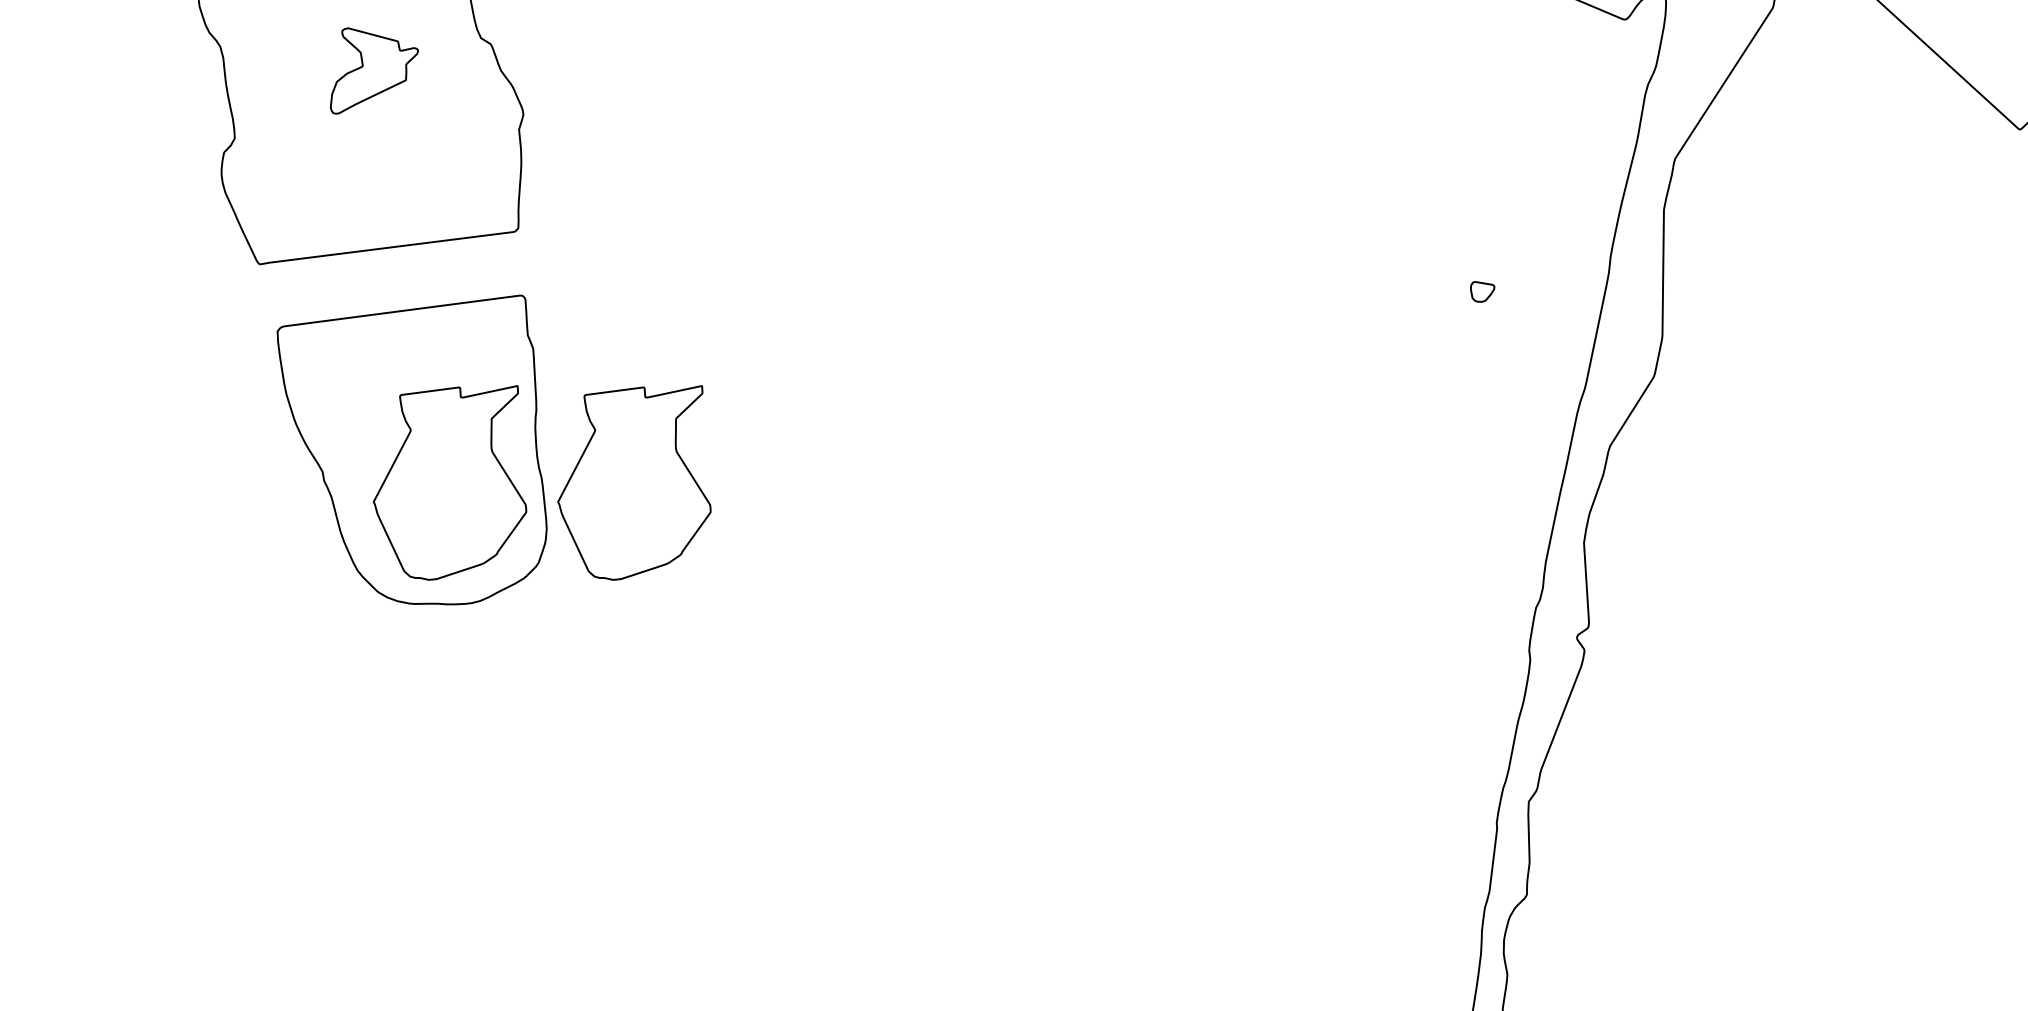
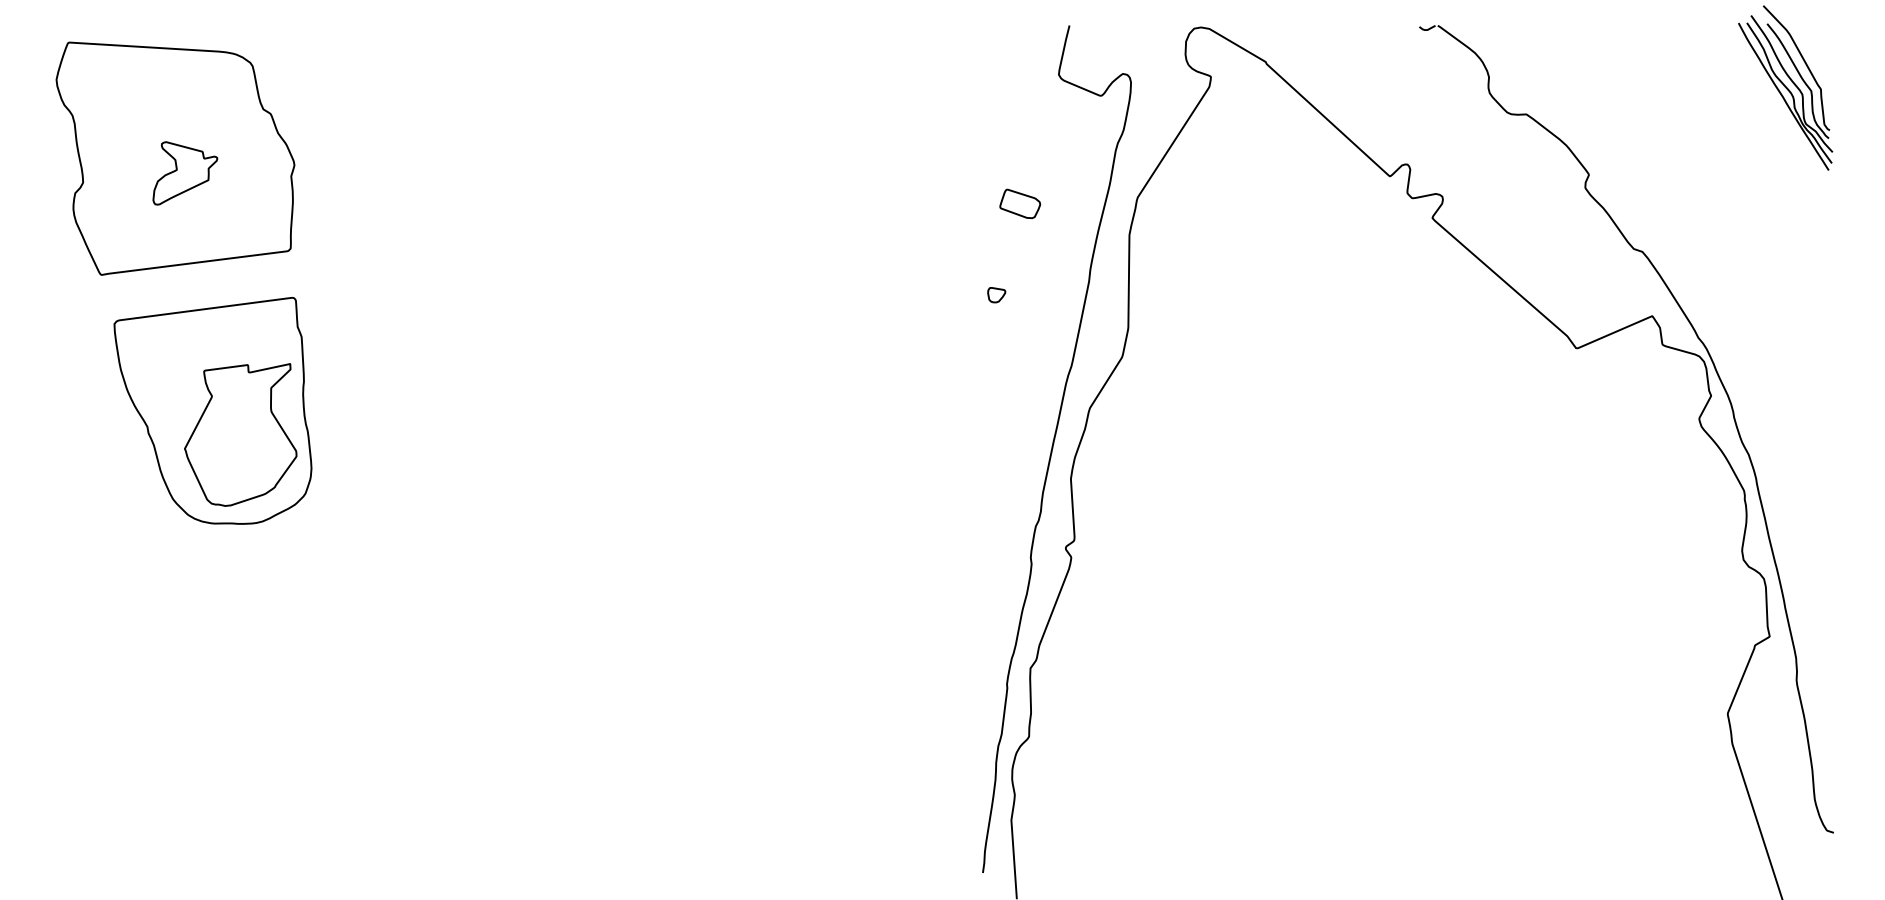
part: (374, 71) -> (185, 173), moved
part: (1515, 166) -> (1020, 203), added
part: (634, 482) -> (375, 434), removed

